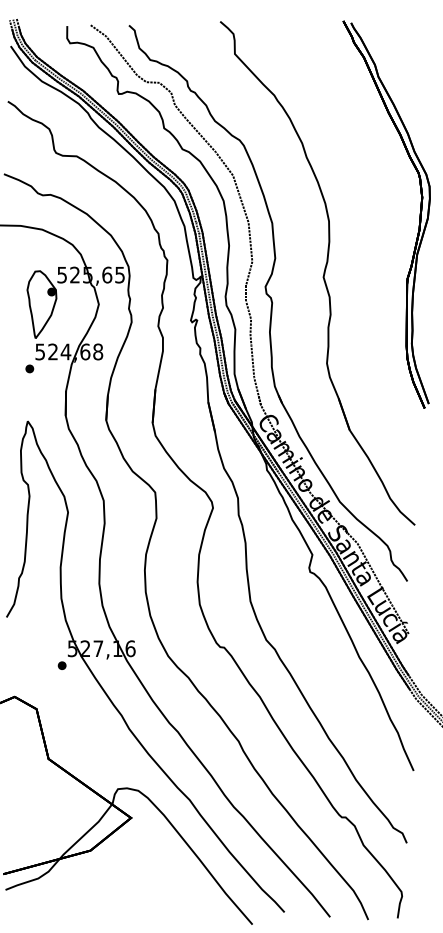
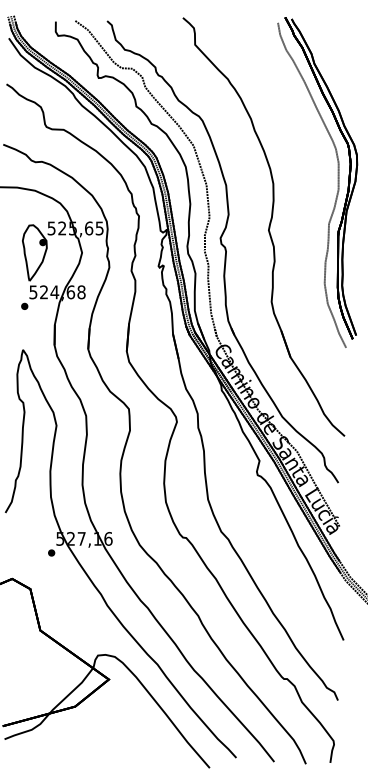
curve: (406, 222) -> (337, 184), added

